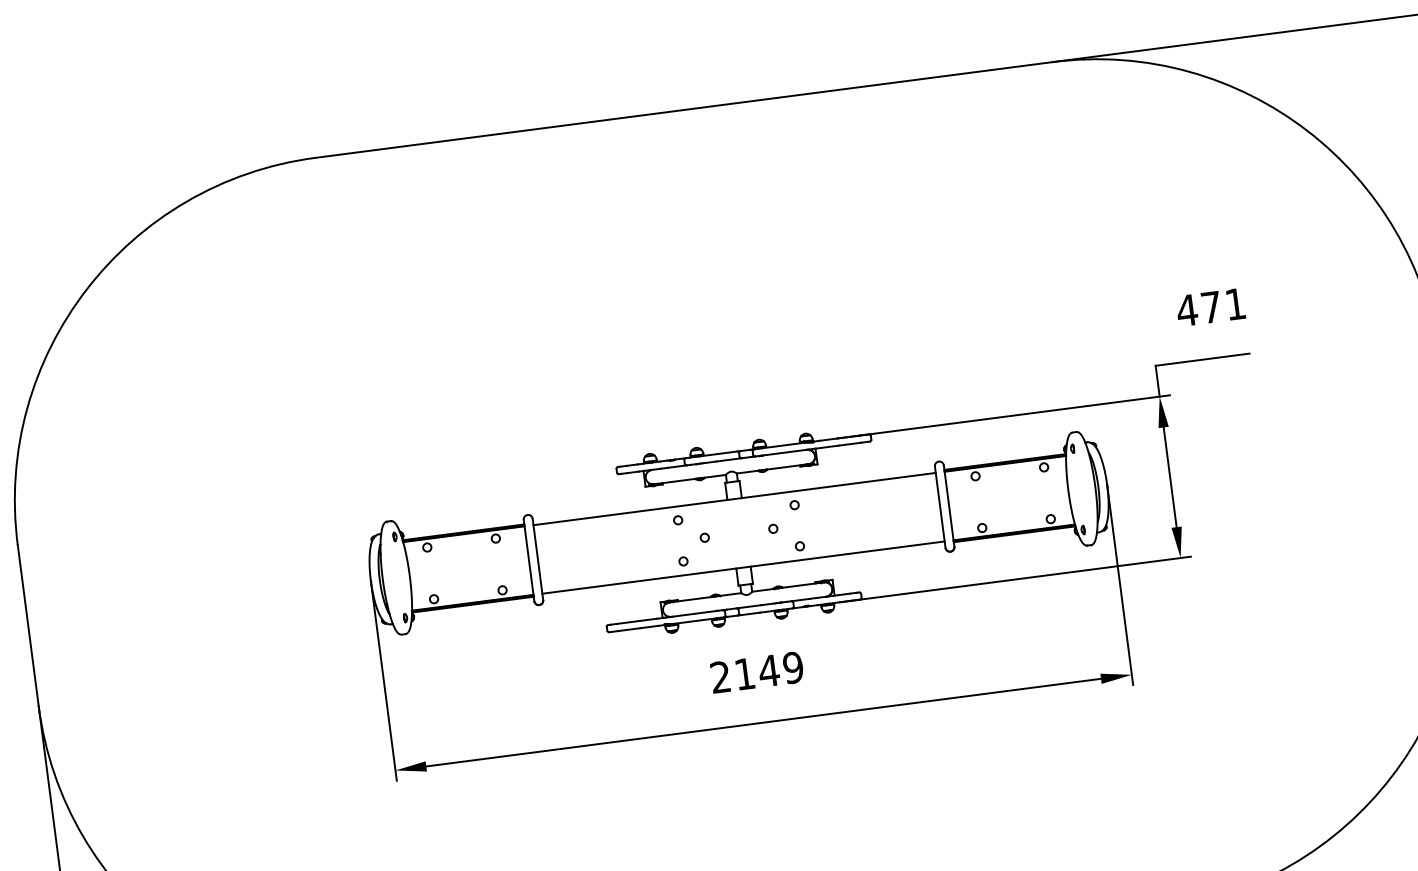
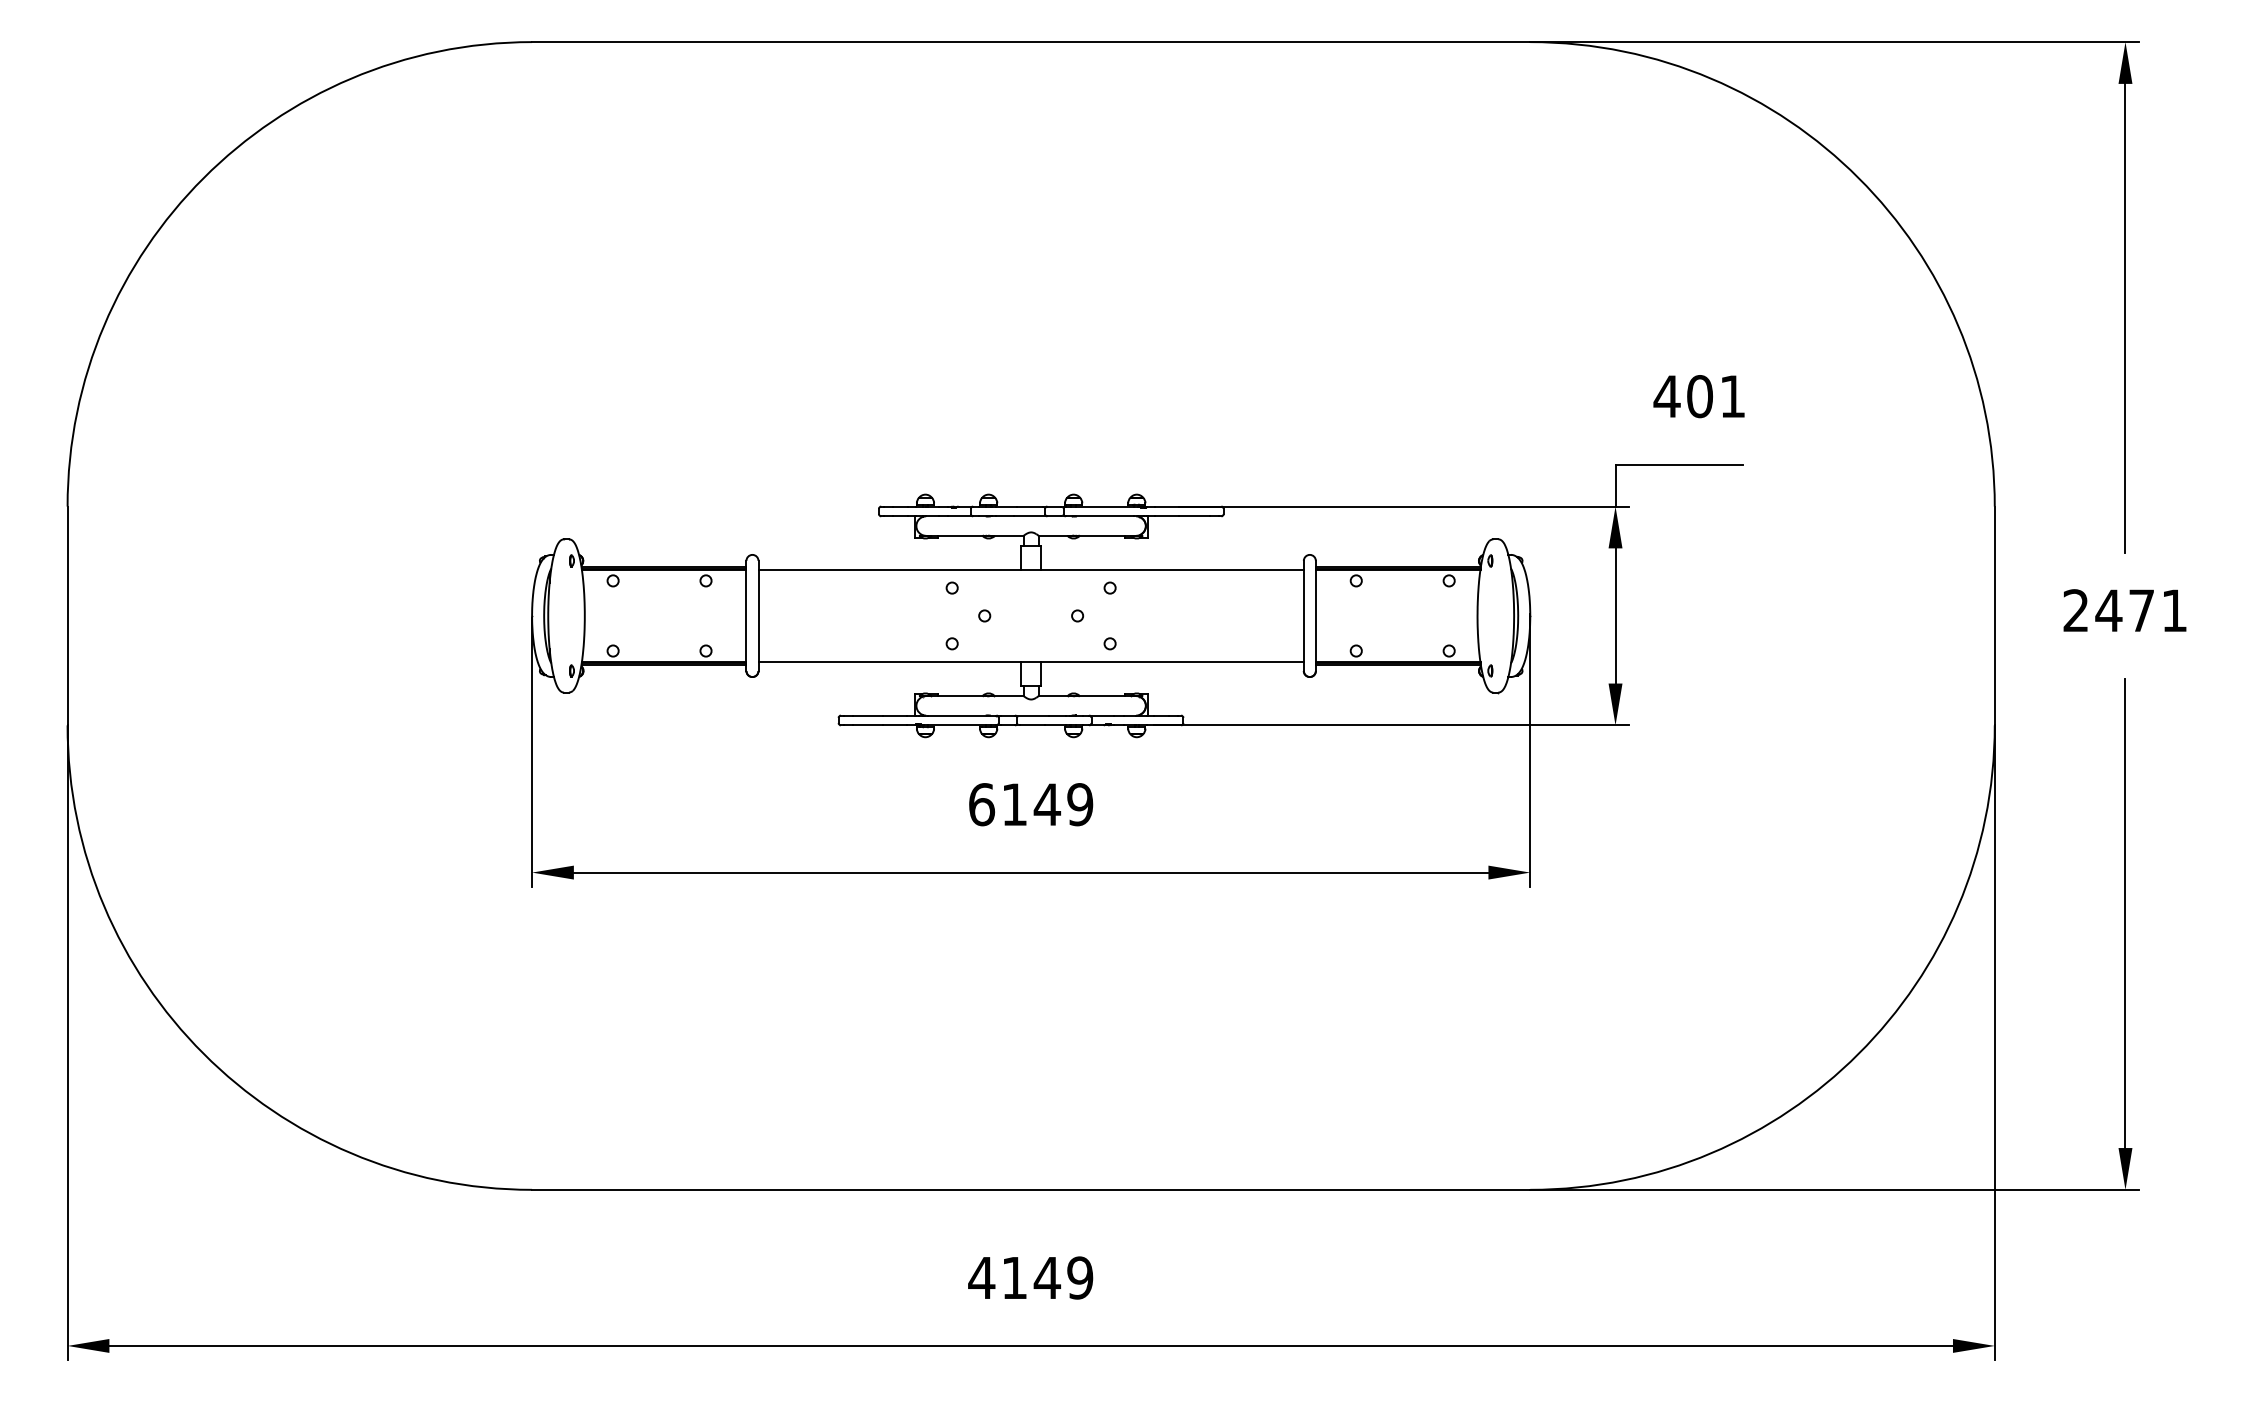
text: (1211, 307) -> (1700, 396), 471 -> 401
text: (721, 677) -> (982, 804), 2149 -> 6149

